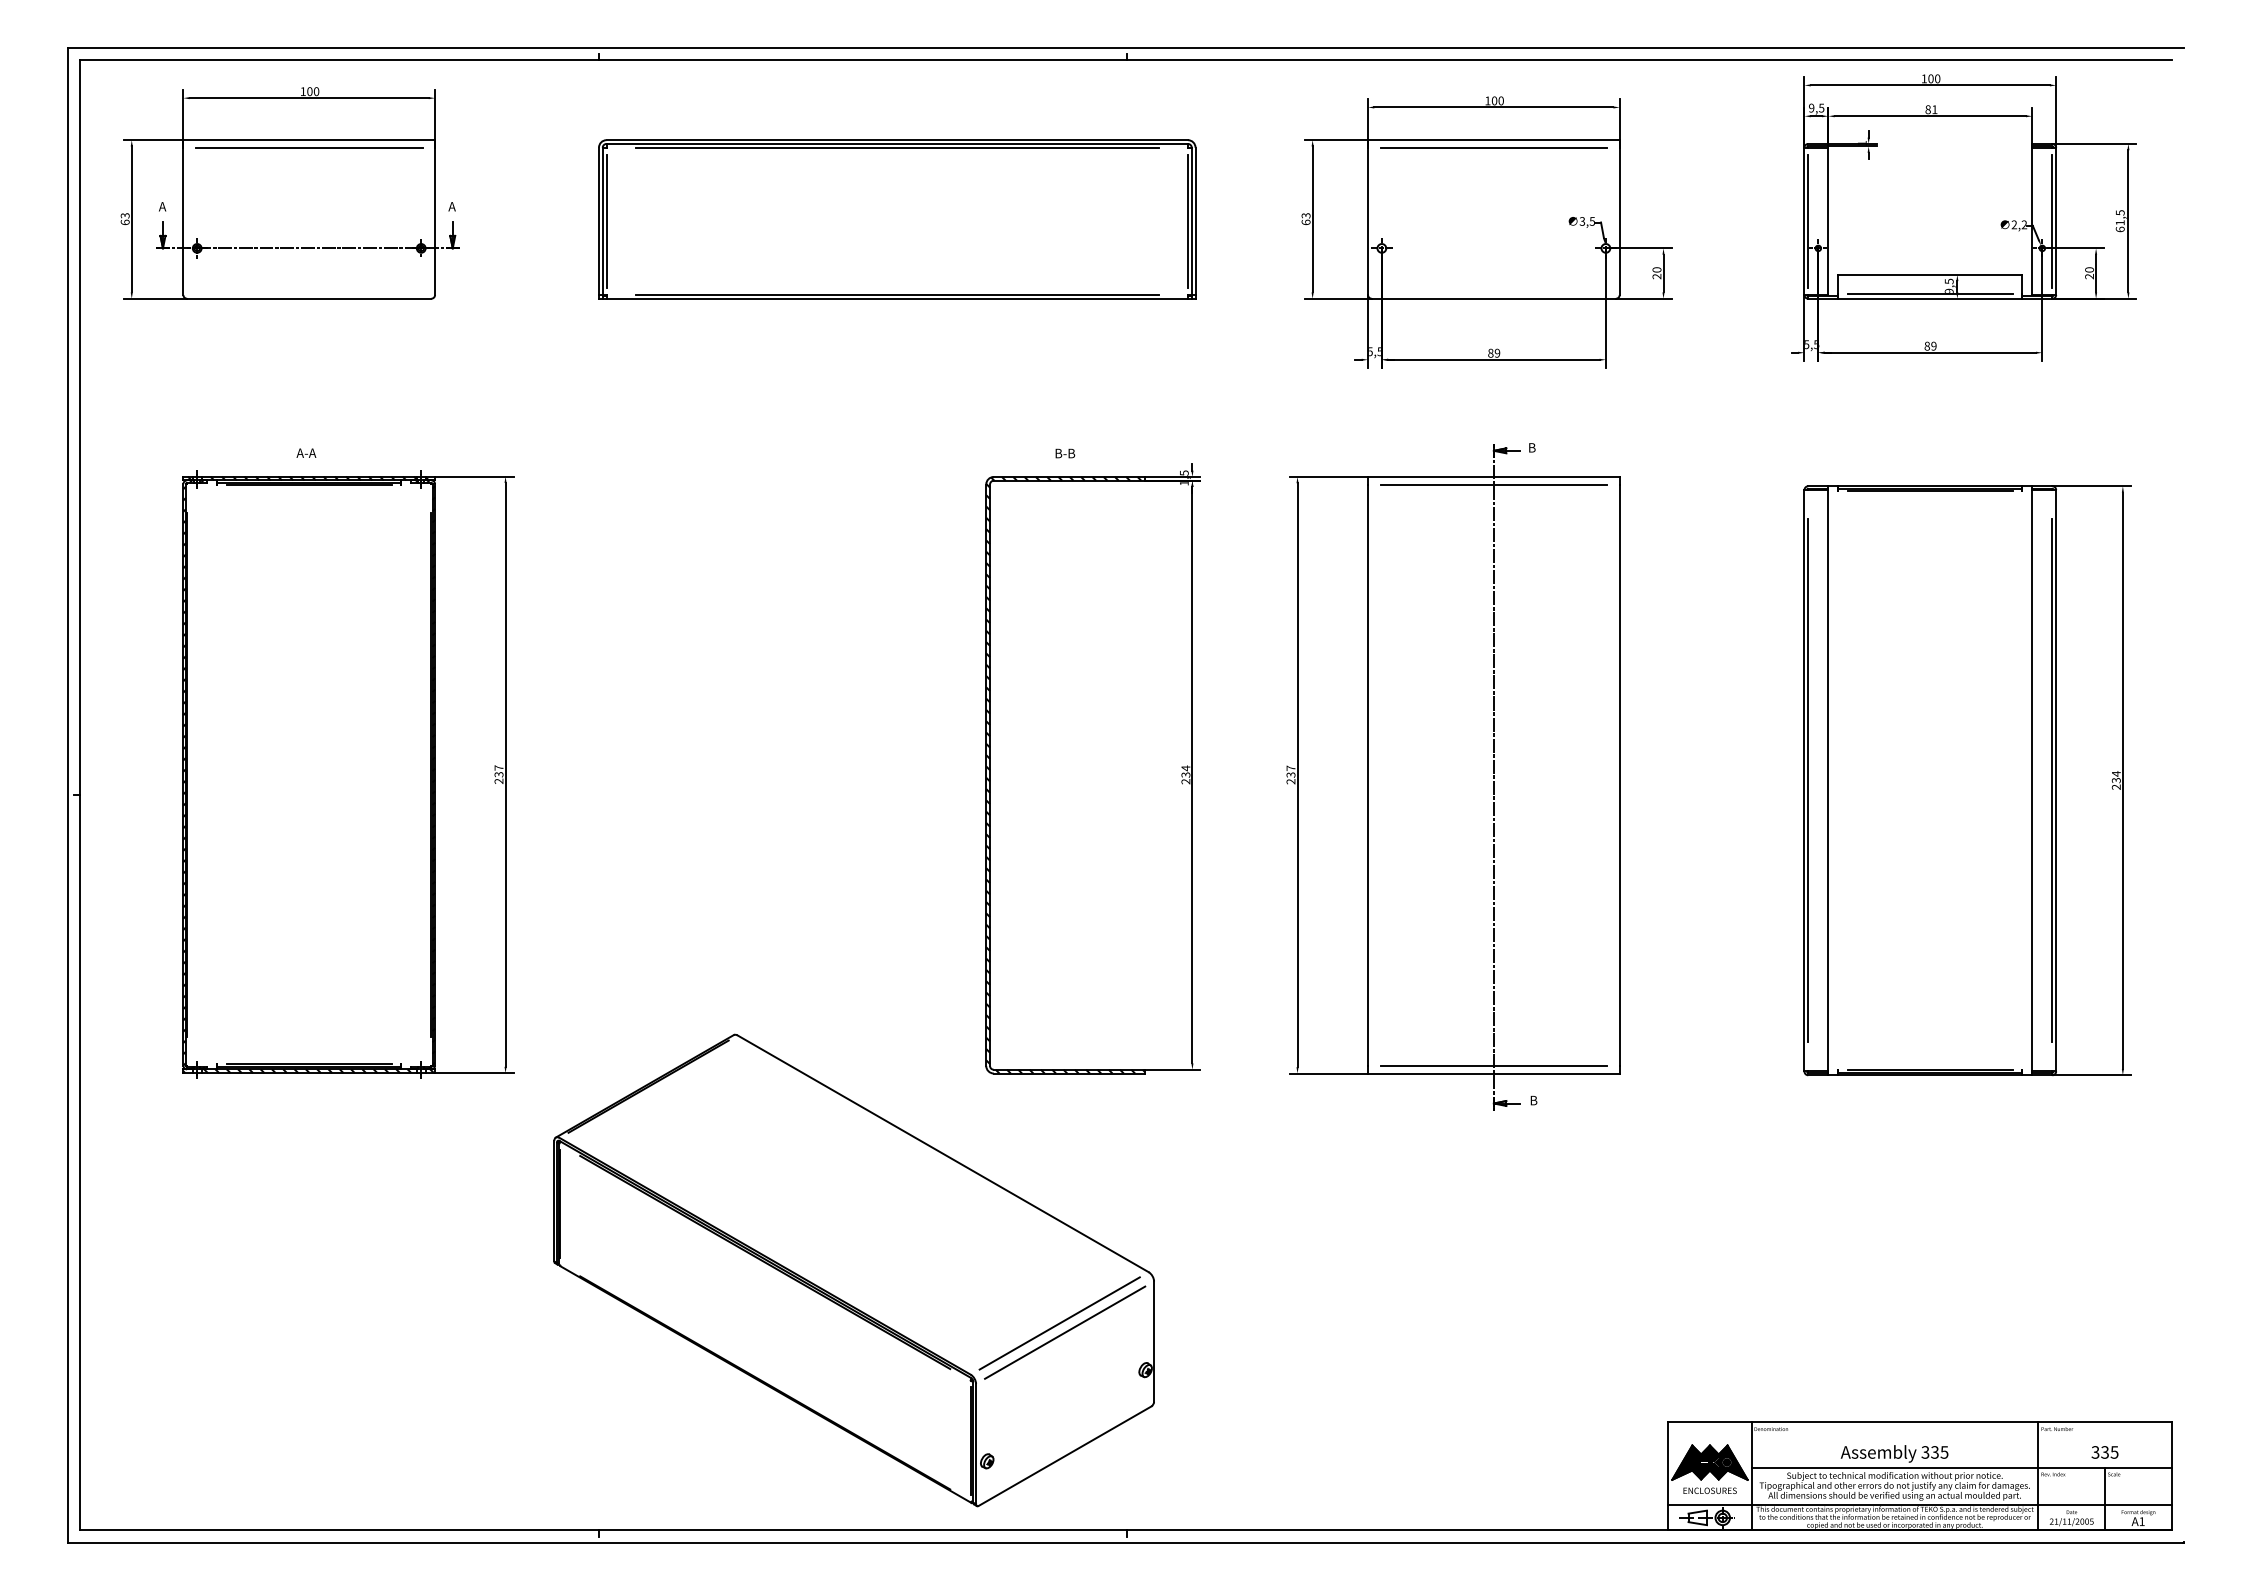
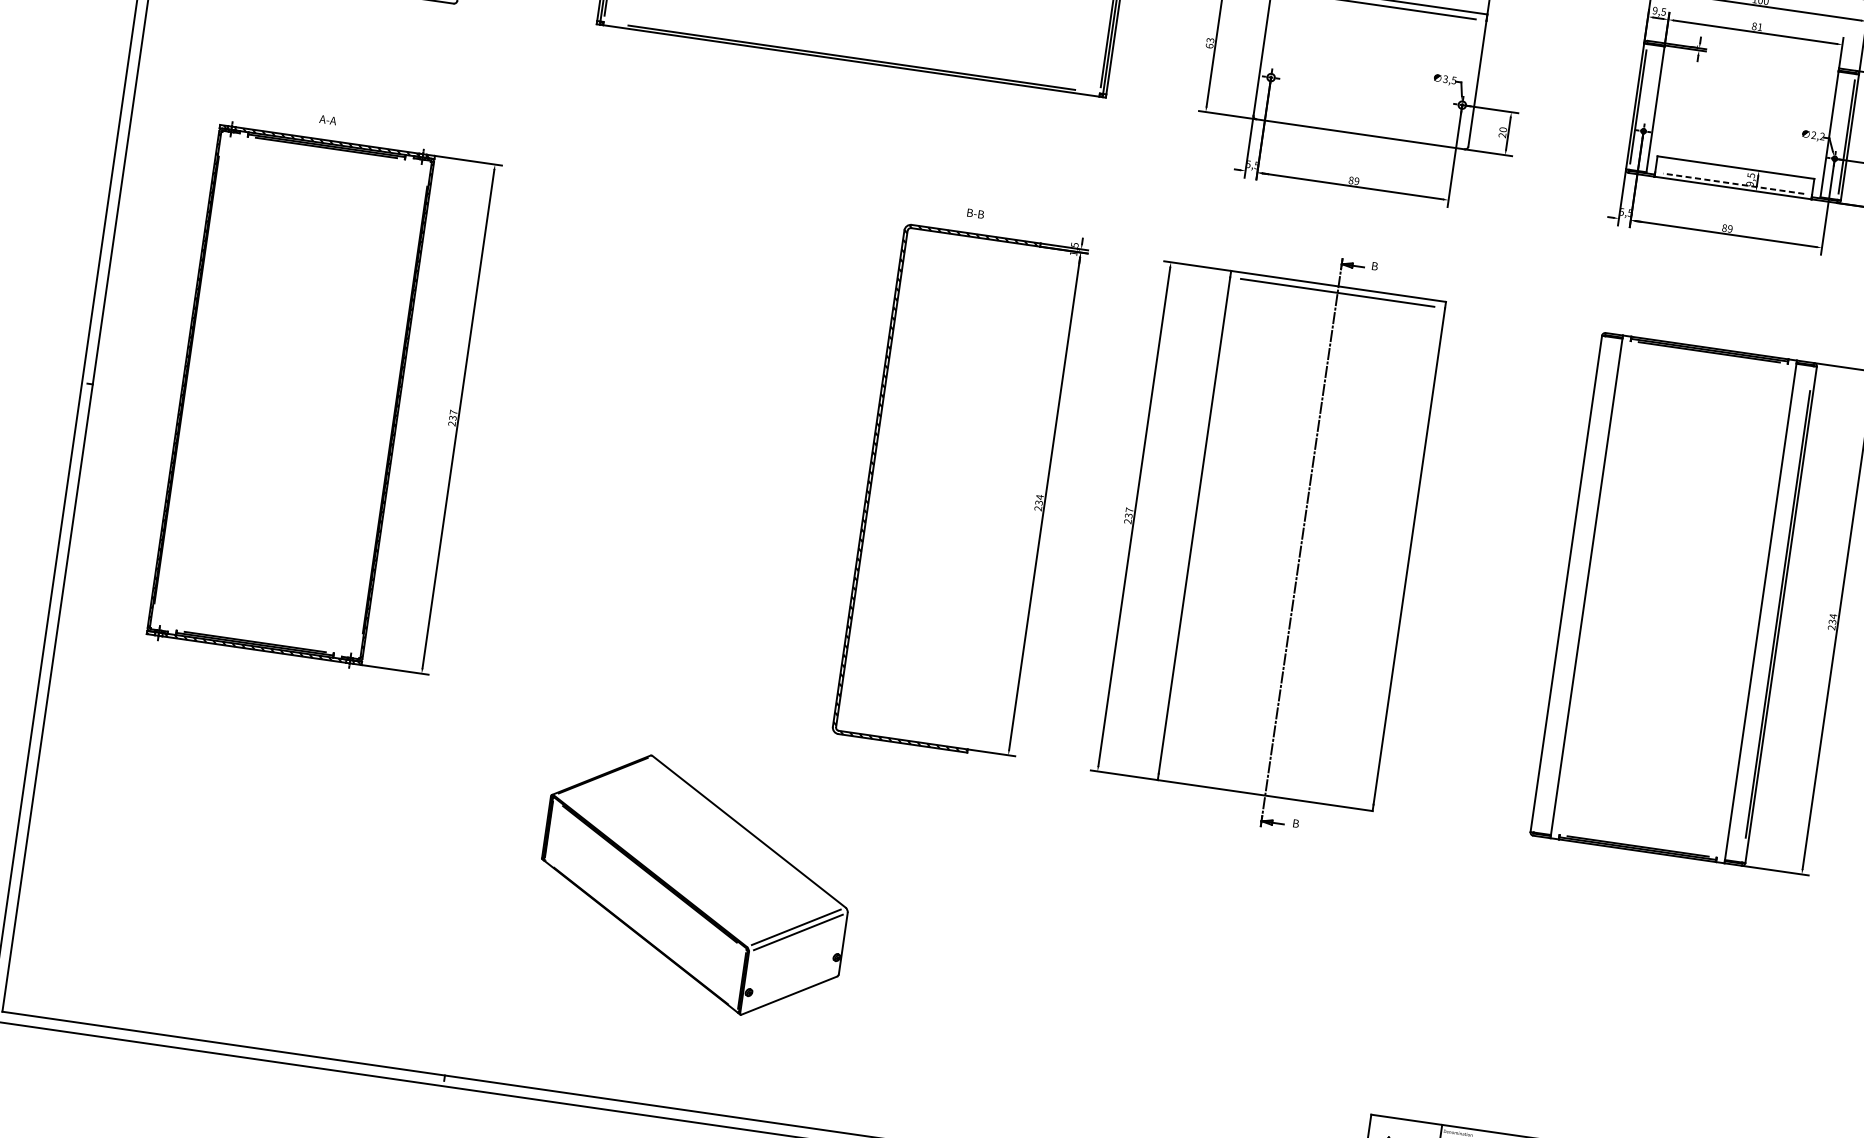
line: (1930, 293) -> (1733, 183), solid -> dashed
line: (1808, 780) -> (1569, 584), removed
line: (1493, 1065) -> (1265, 788), removed
part: (853, 1270) -> (694, 884), size x0.6

